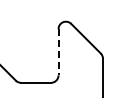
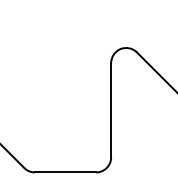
line: (58, 52) -> (111, 110), dashed -> solid

